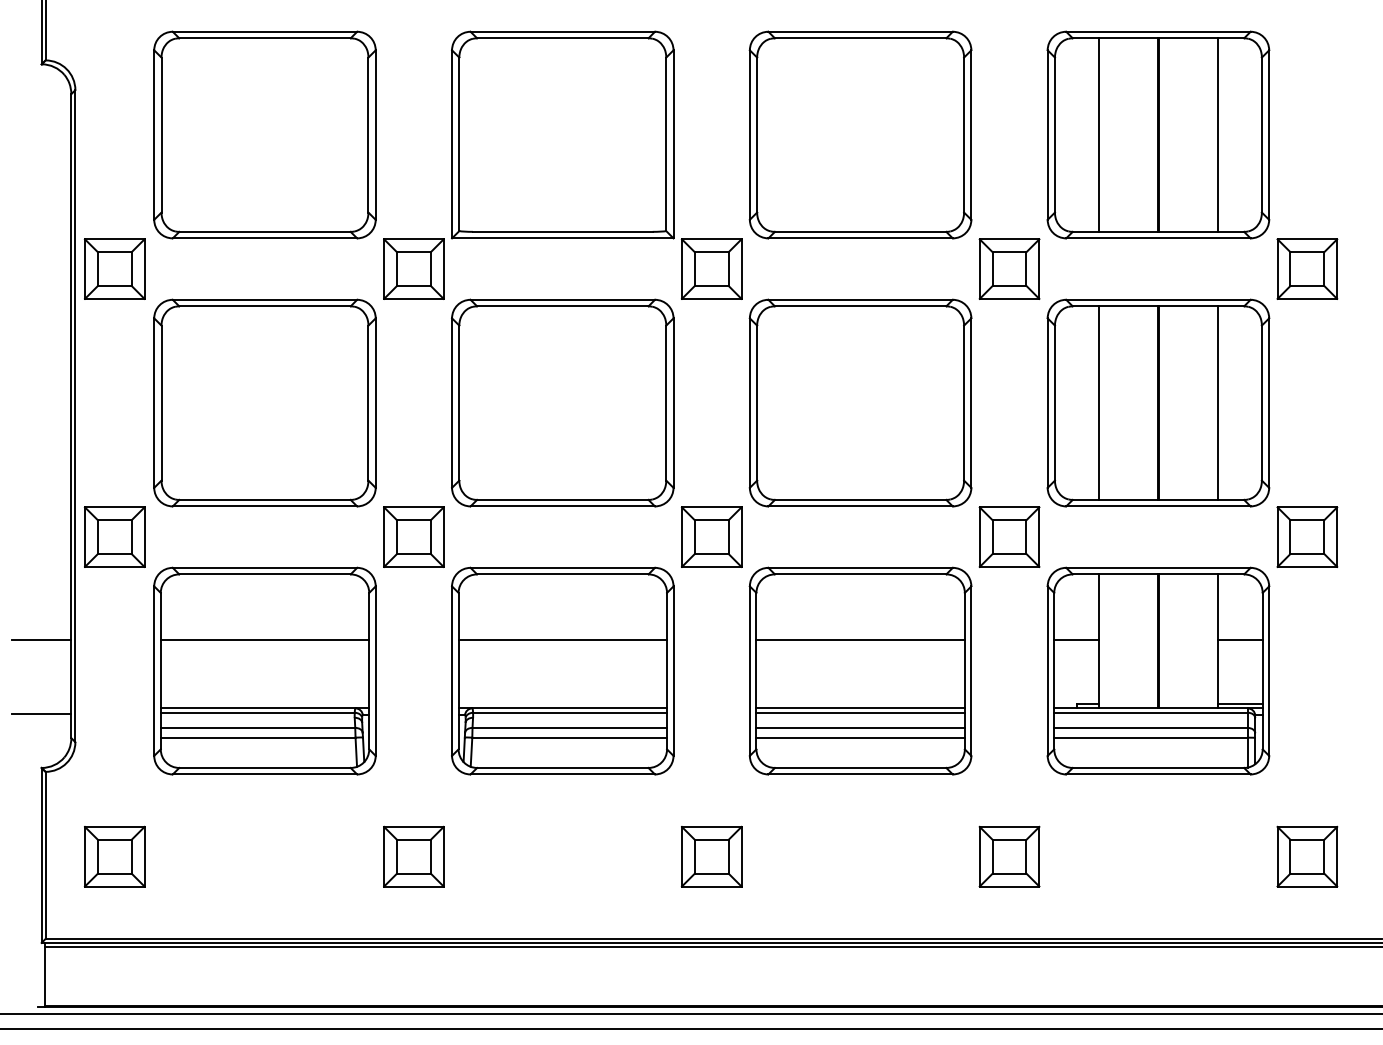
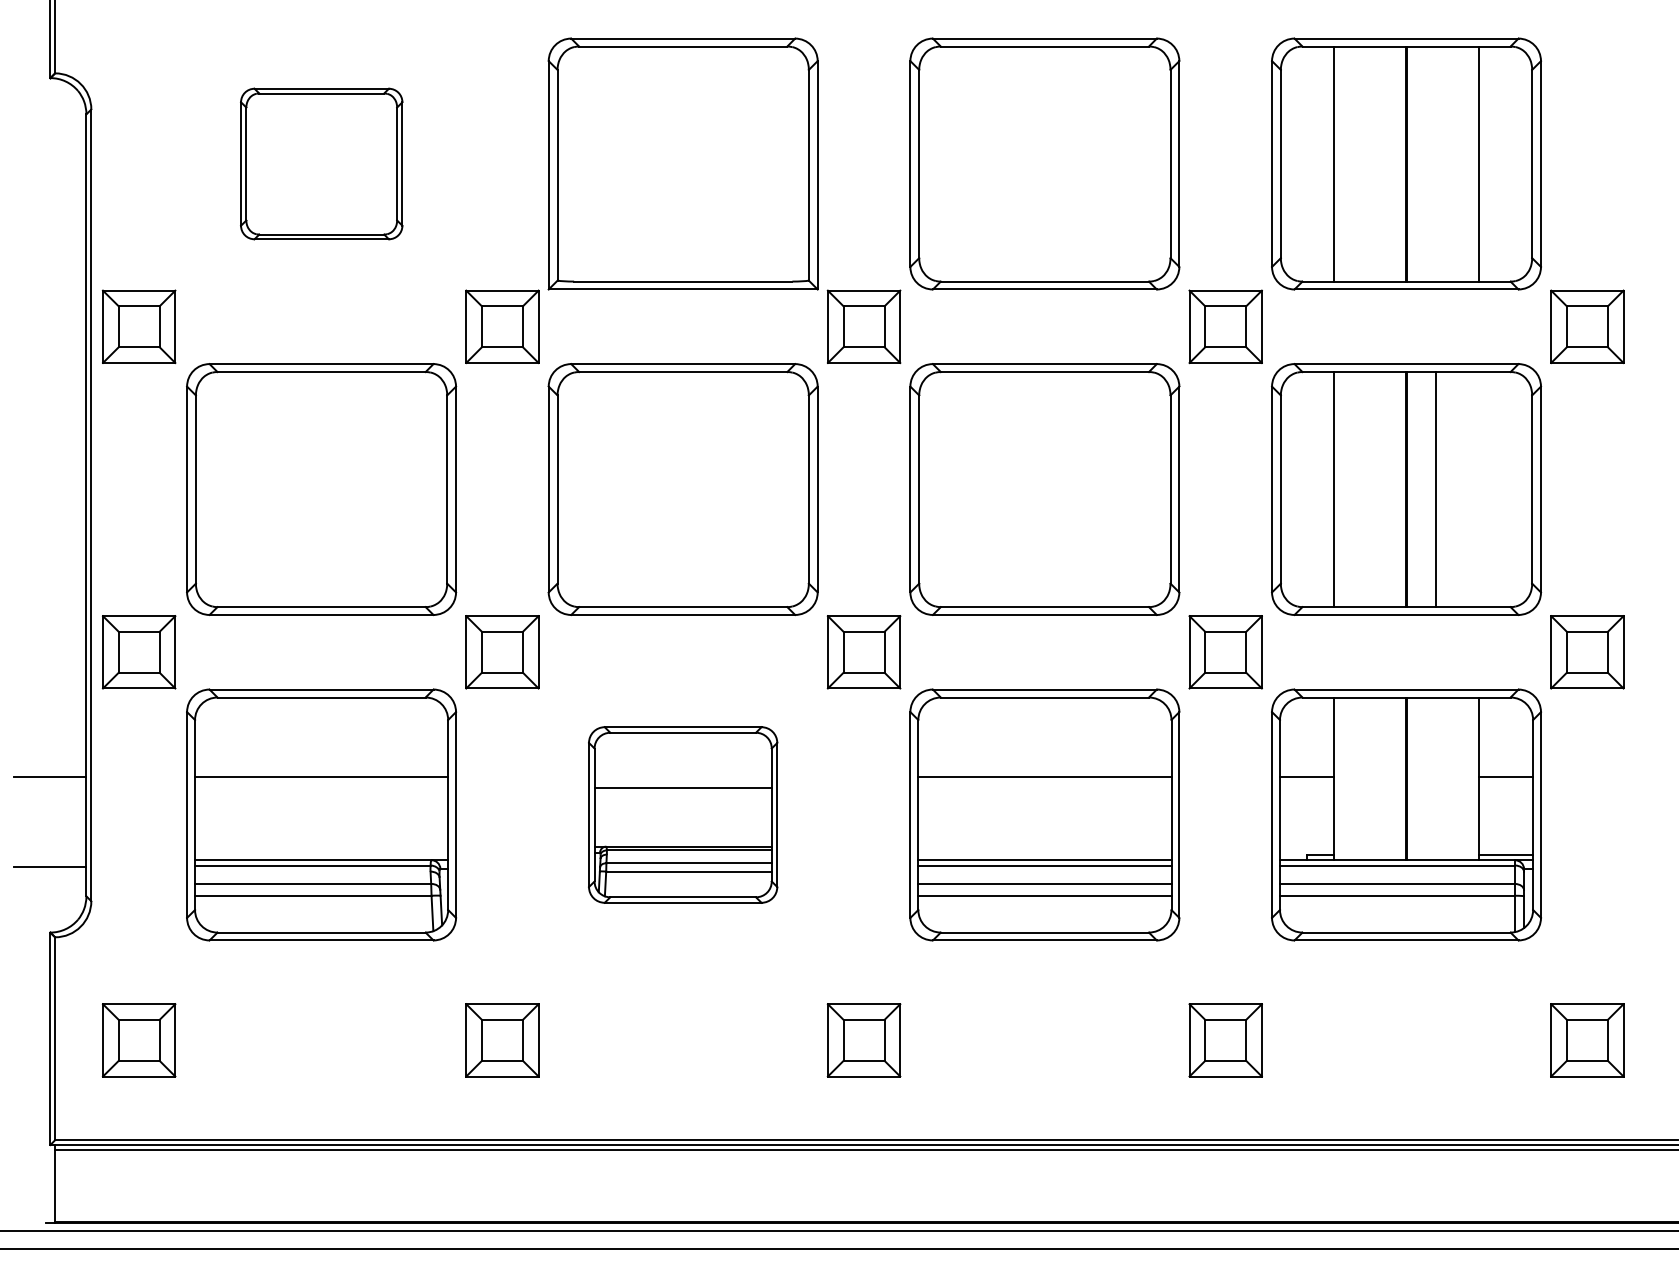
part: (264, 134) -> (321, 163), size x0.6
line: (1217, 403) -> (1435, 489), moved
part: (562, 670) -> (682, 814), size x0.7

